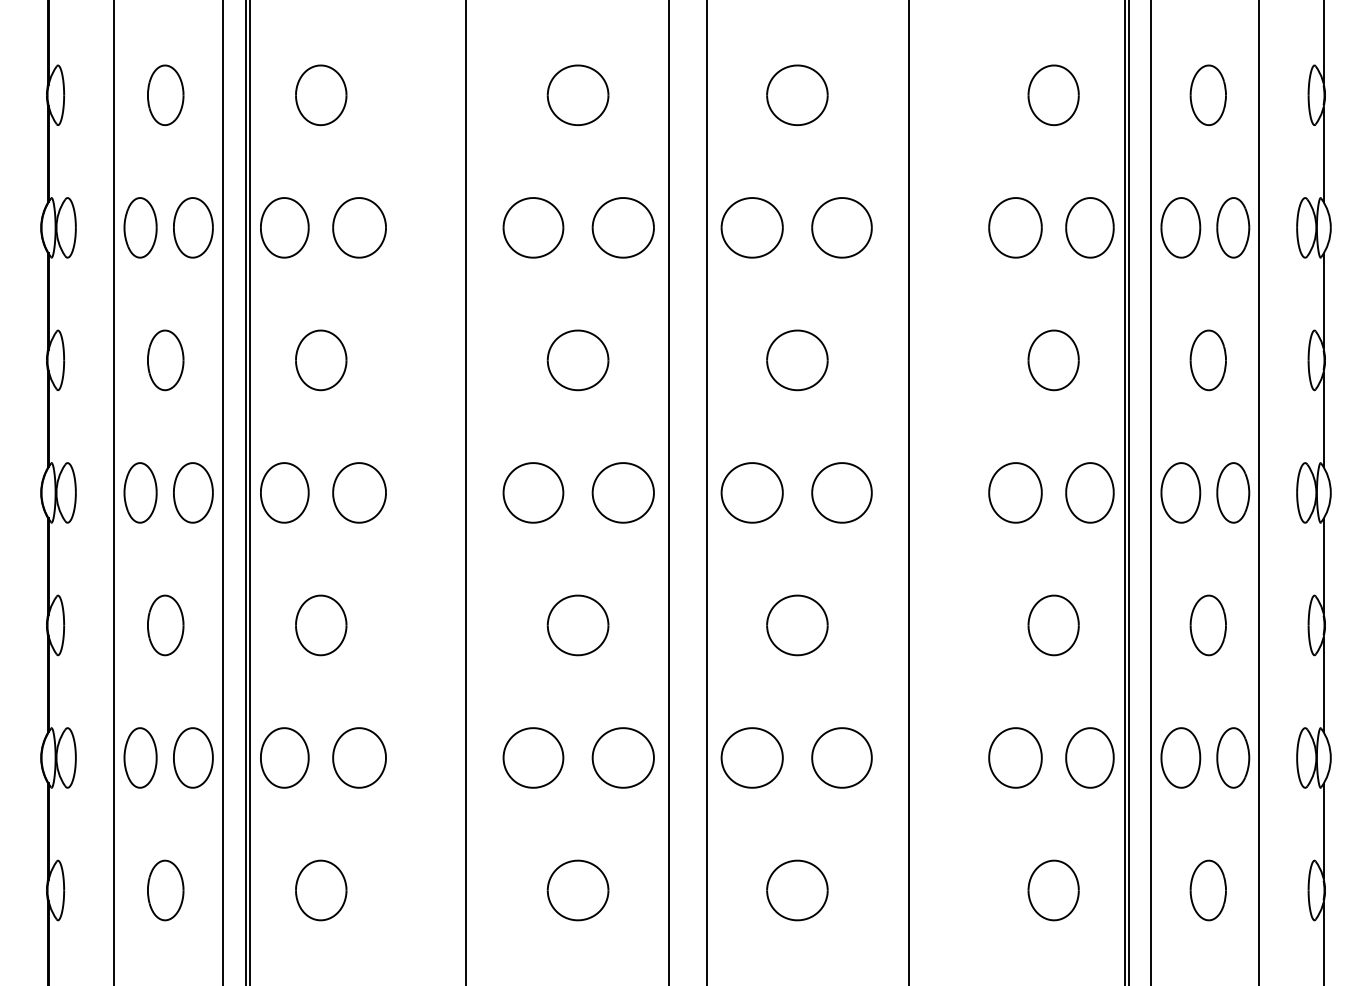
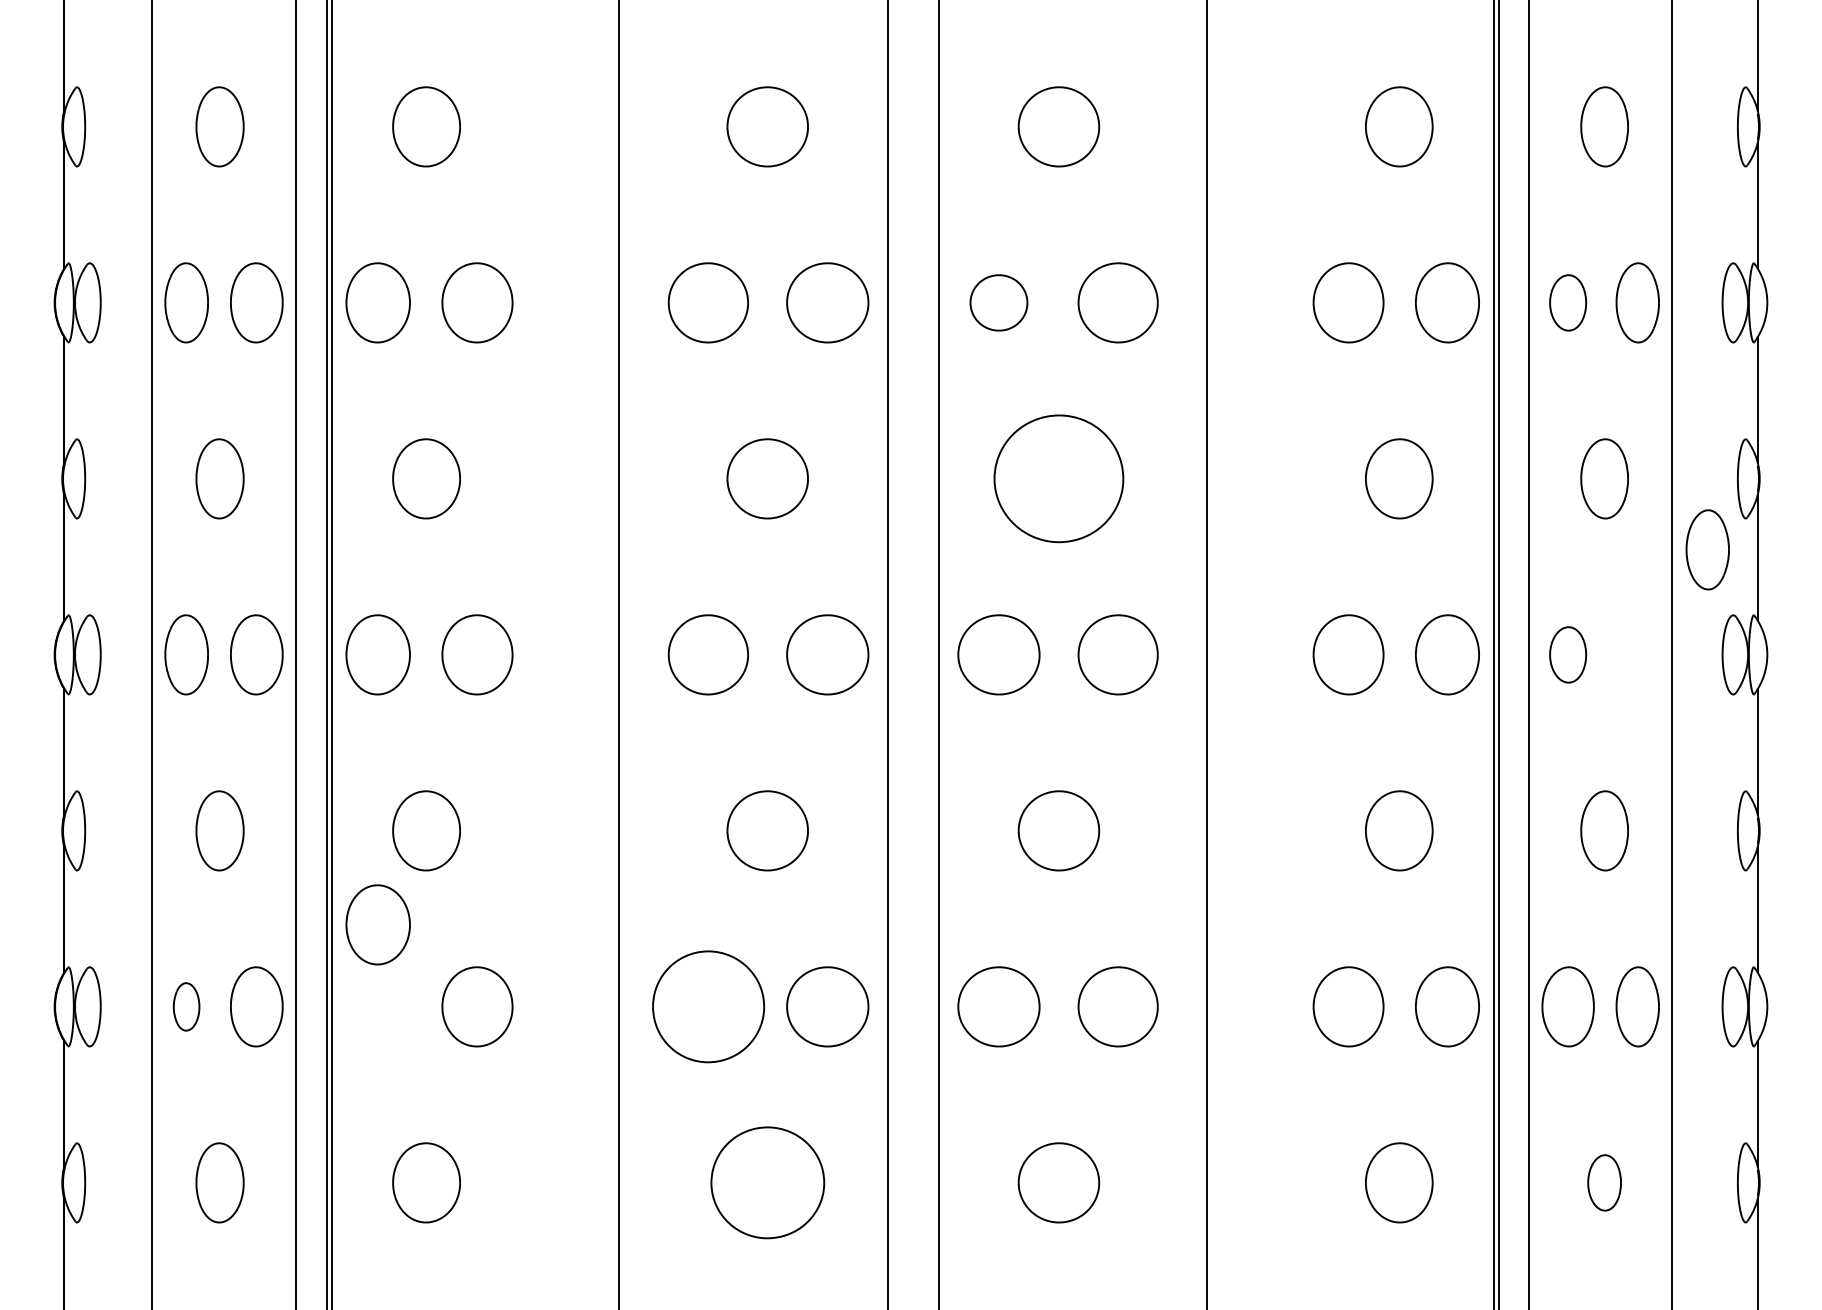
part: (751, 227) -> (998, 302), size x0.7
part: (1180, 227) -> (1567, 302), size x0.7
part: (797, 360) -> (1058, 478), size x1.6
part: (1180, 492) -> (1567, 654), size x0.7
part: (1233, 492) -> (1707, 549), moved
part: (140, 757) -> (186, 1006), size x0.6
part: (284, 757) -> (377, 924), moved
part: (532, 757) -> (707, 1006), size x1.4
part: (577, 890) -> (767, 1182), size x1.4
part: (1208, 890) -> (1604, 1182), size x0.7

